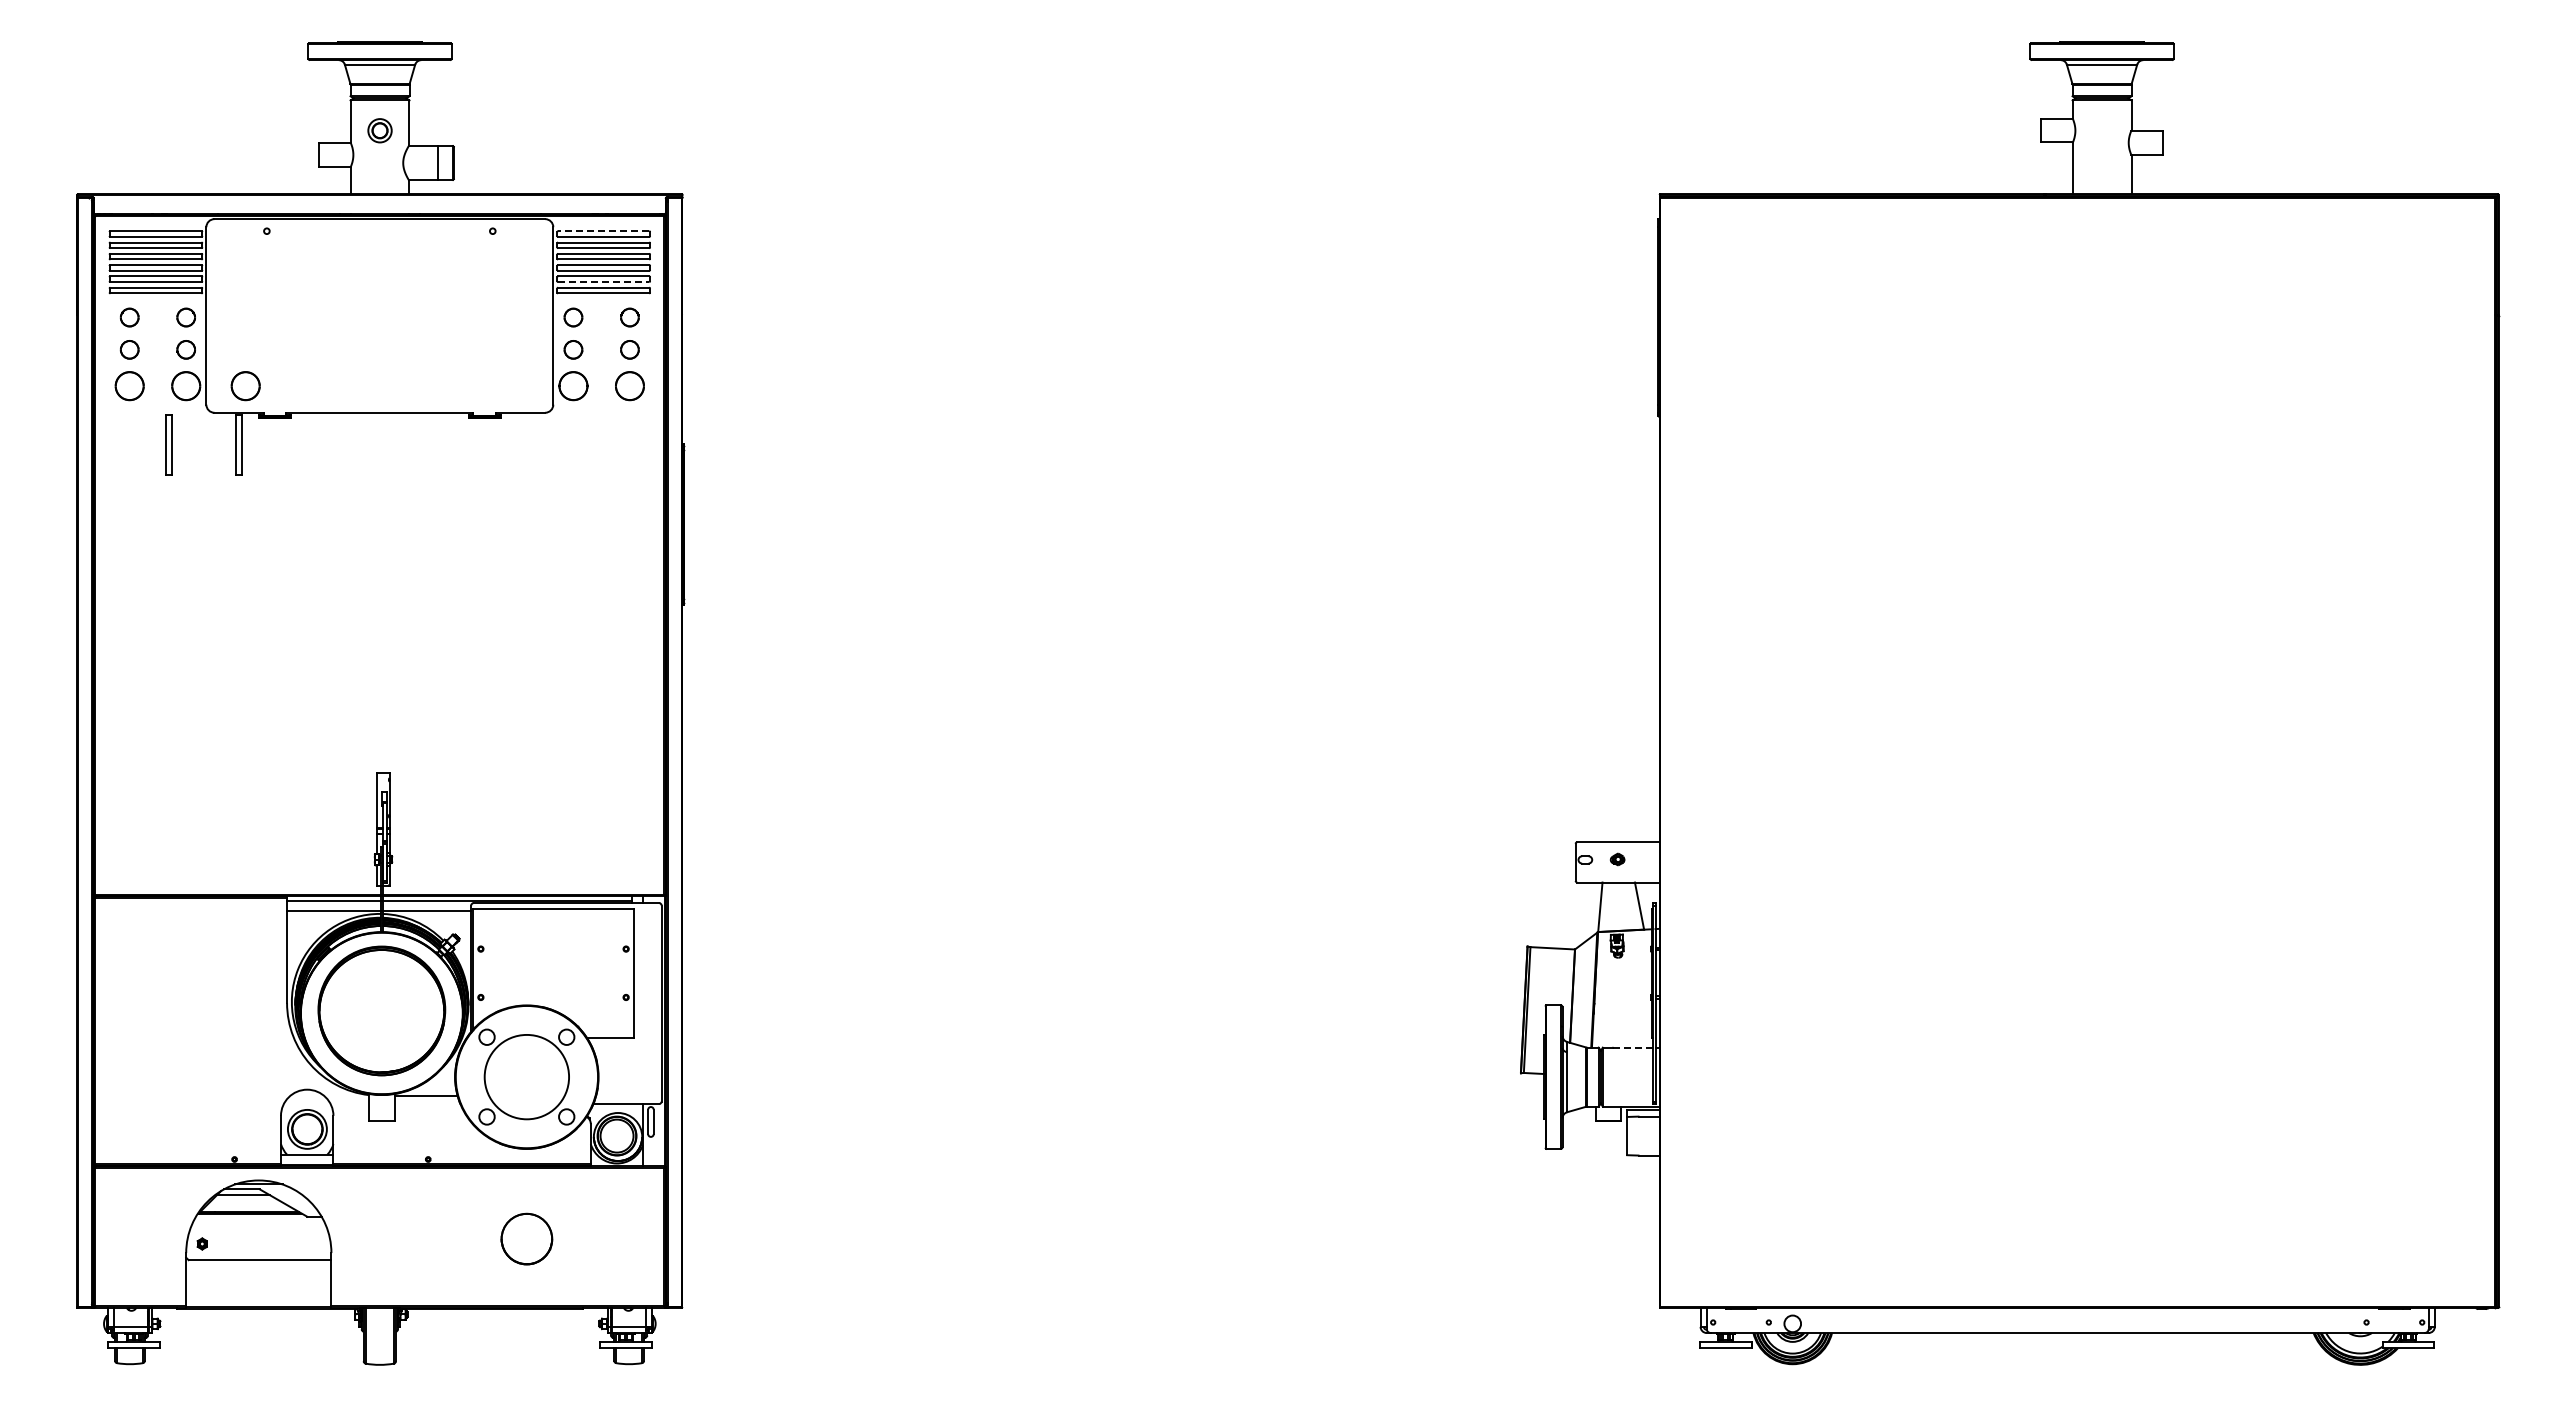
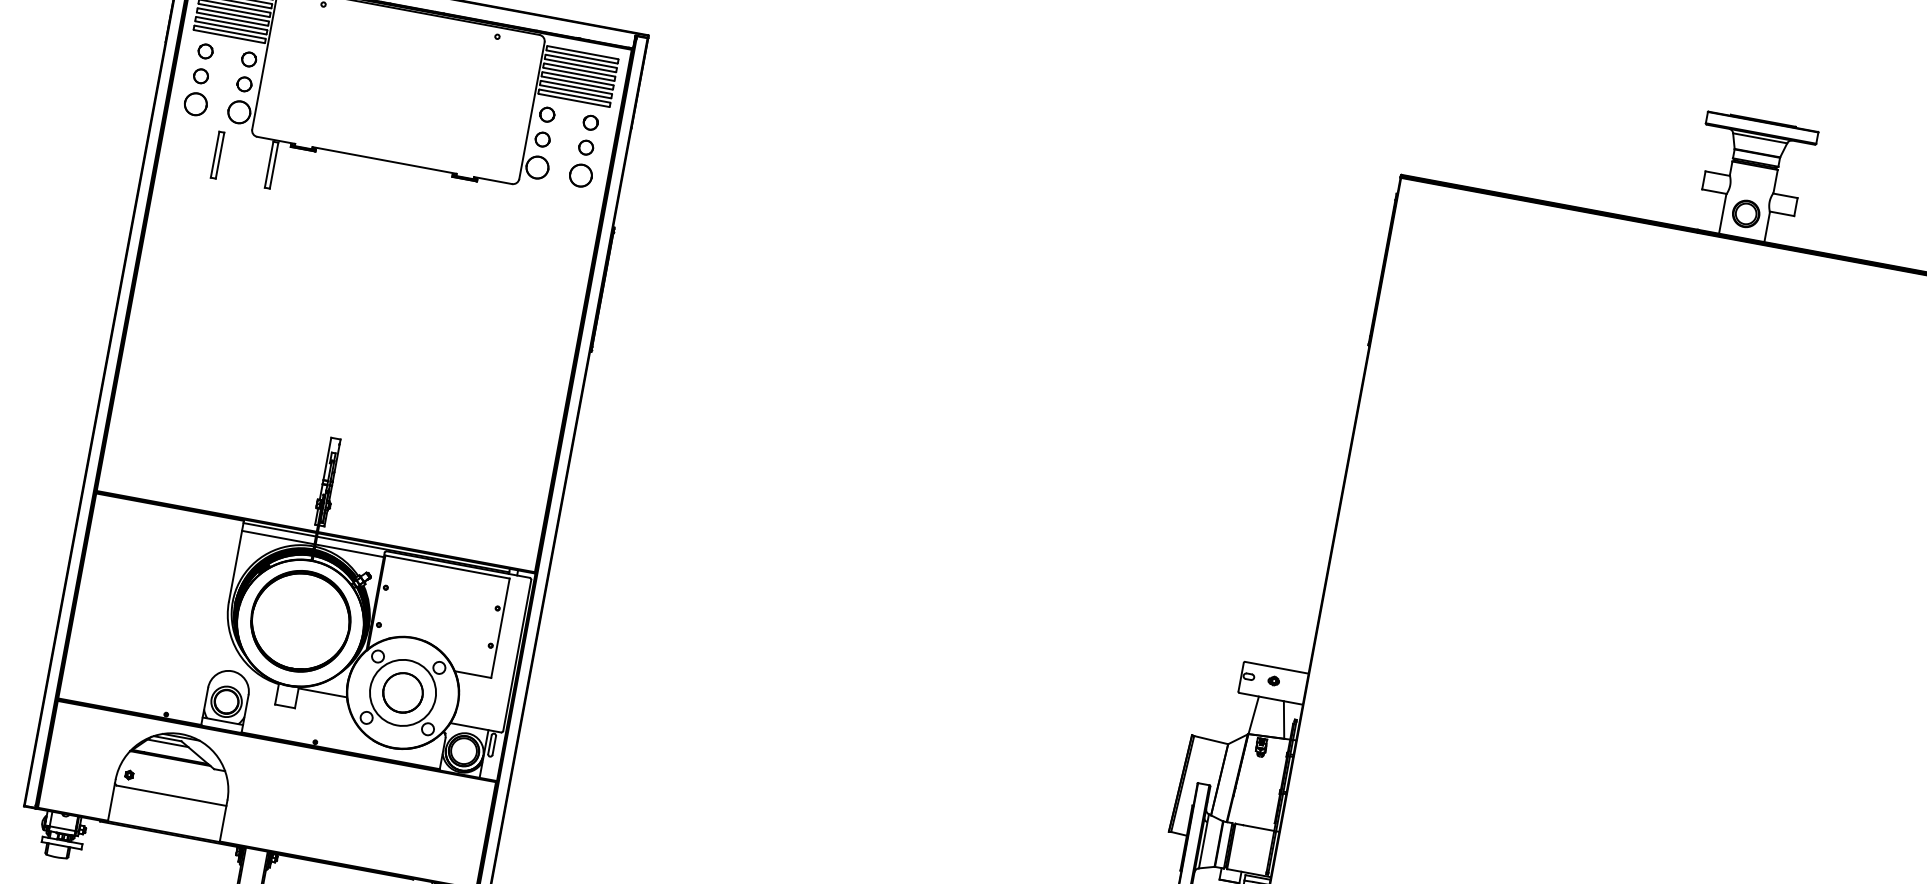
part: (2101, 162) -> (1745, 213), added
line: (603, 231) -> (582, 52), dashed -> solid
line: (603, 282) -> (575, 92), dashed -> solid
part: (245, 386) -> (284, 121), removed
line: (1633, 1047) -> (1259, 828), dashed -> solid
part: (526, 1238) -> (402, 692), moved

